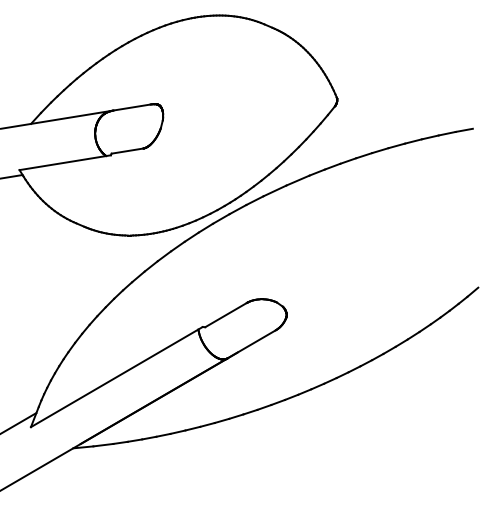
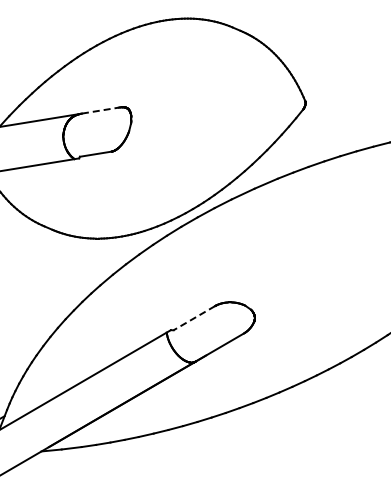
line: (132, 107) -> (100, 110), solid -> dashed
line: (225, 315) -> (193, 318), solid -> dashed

